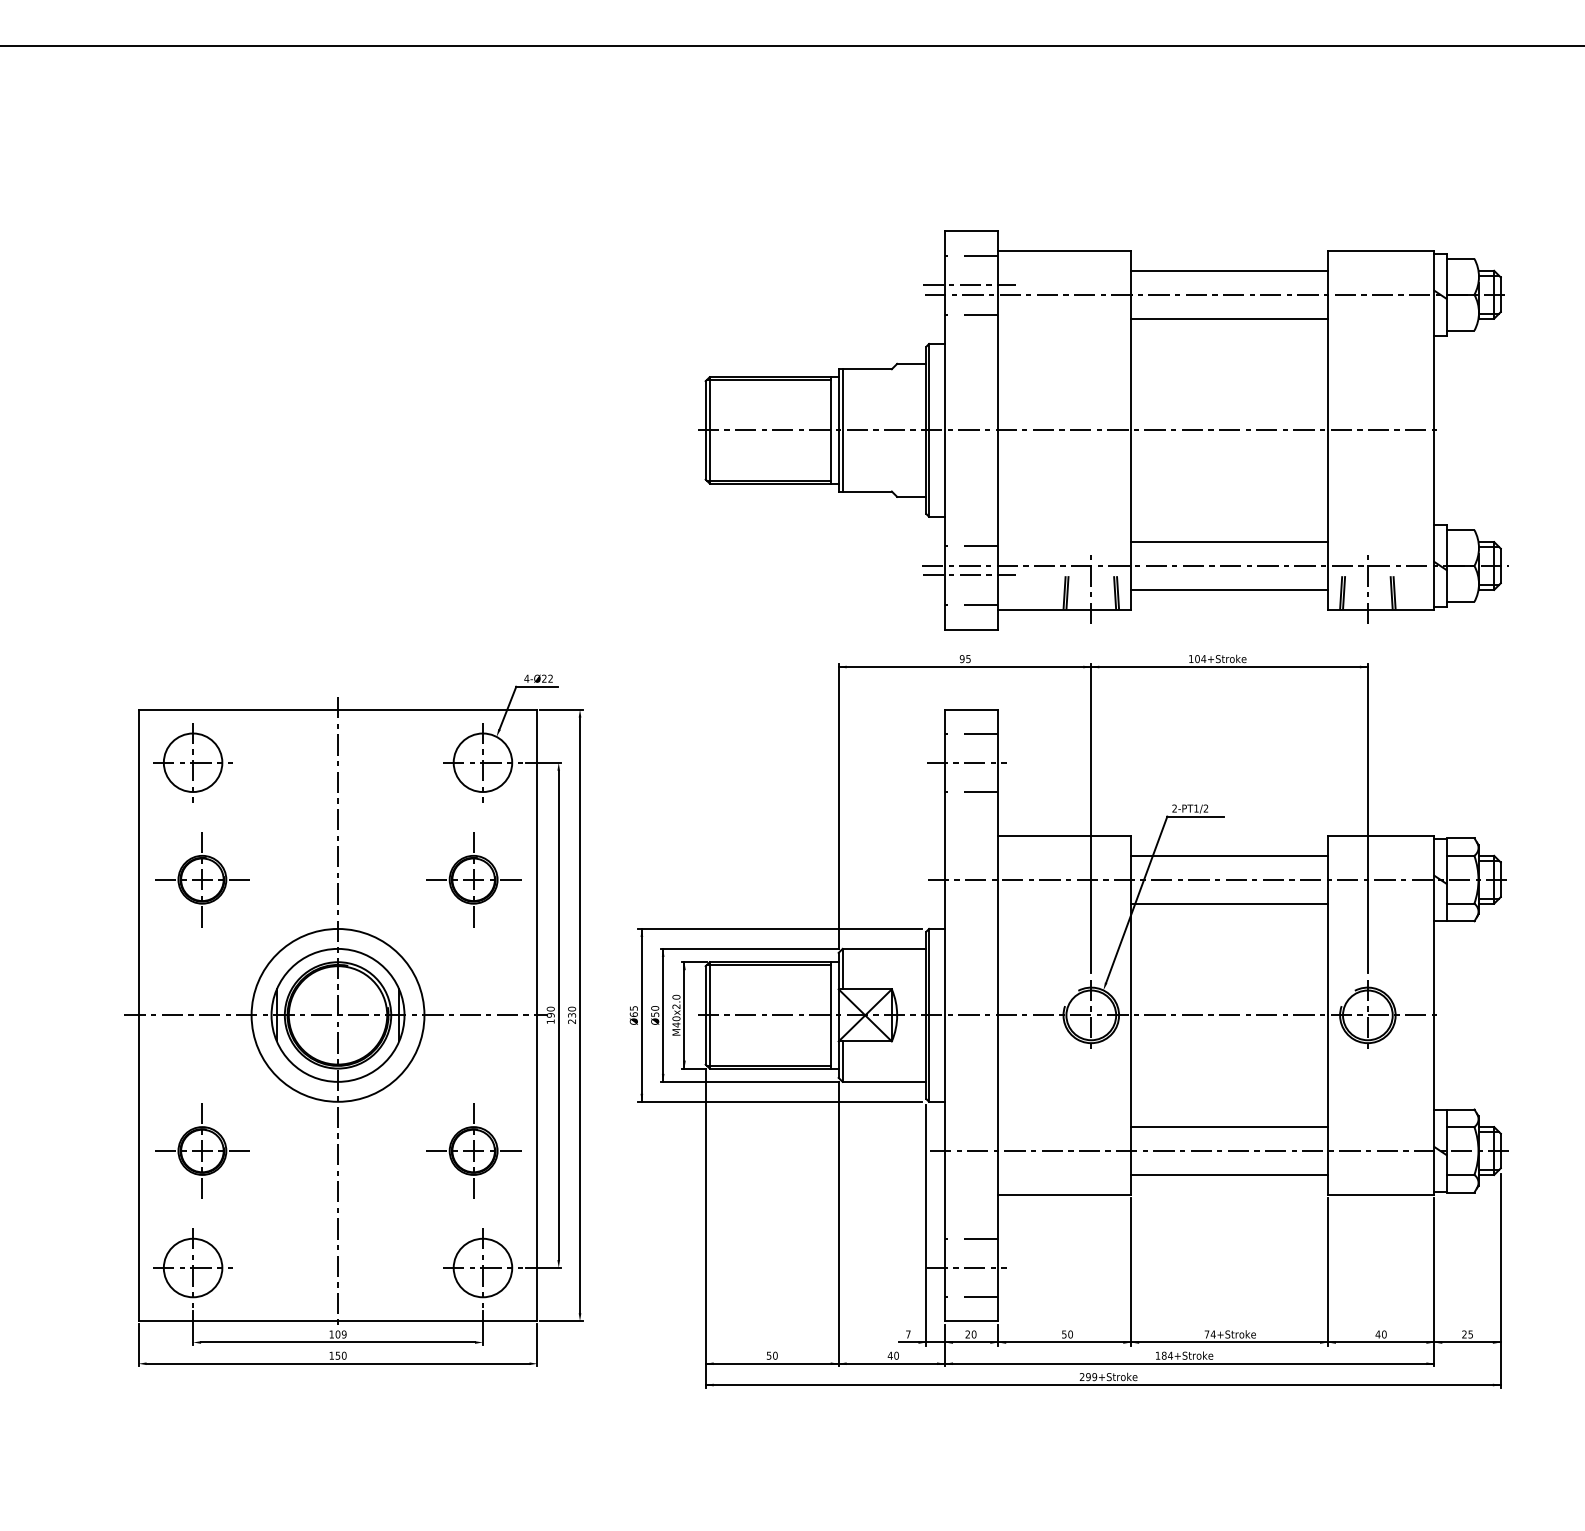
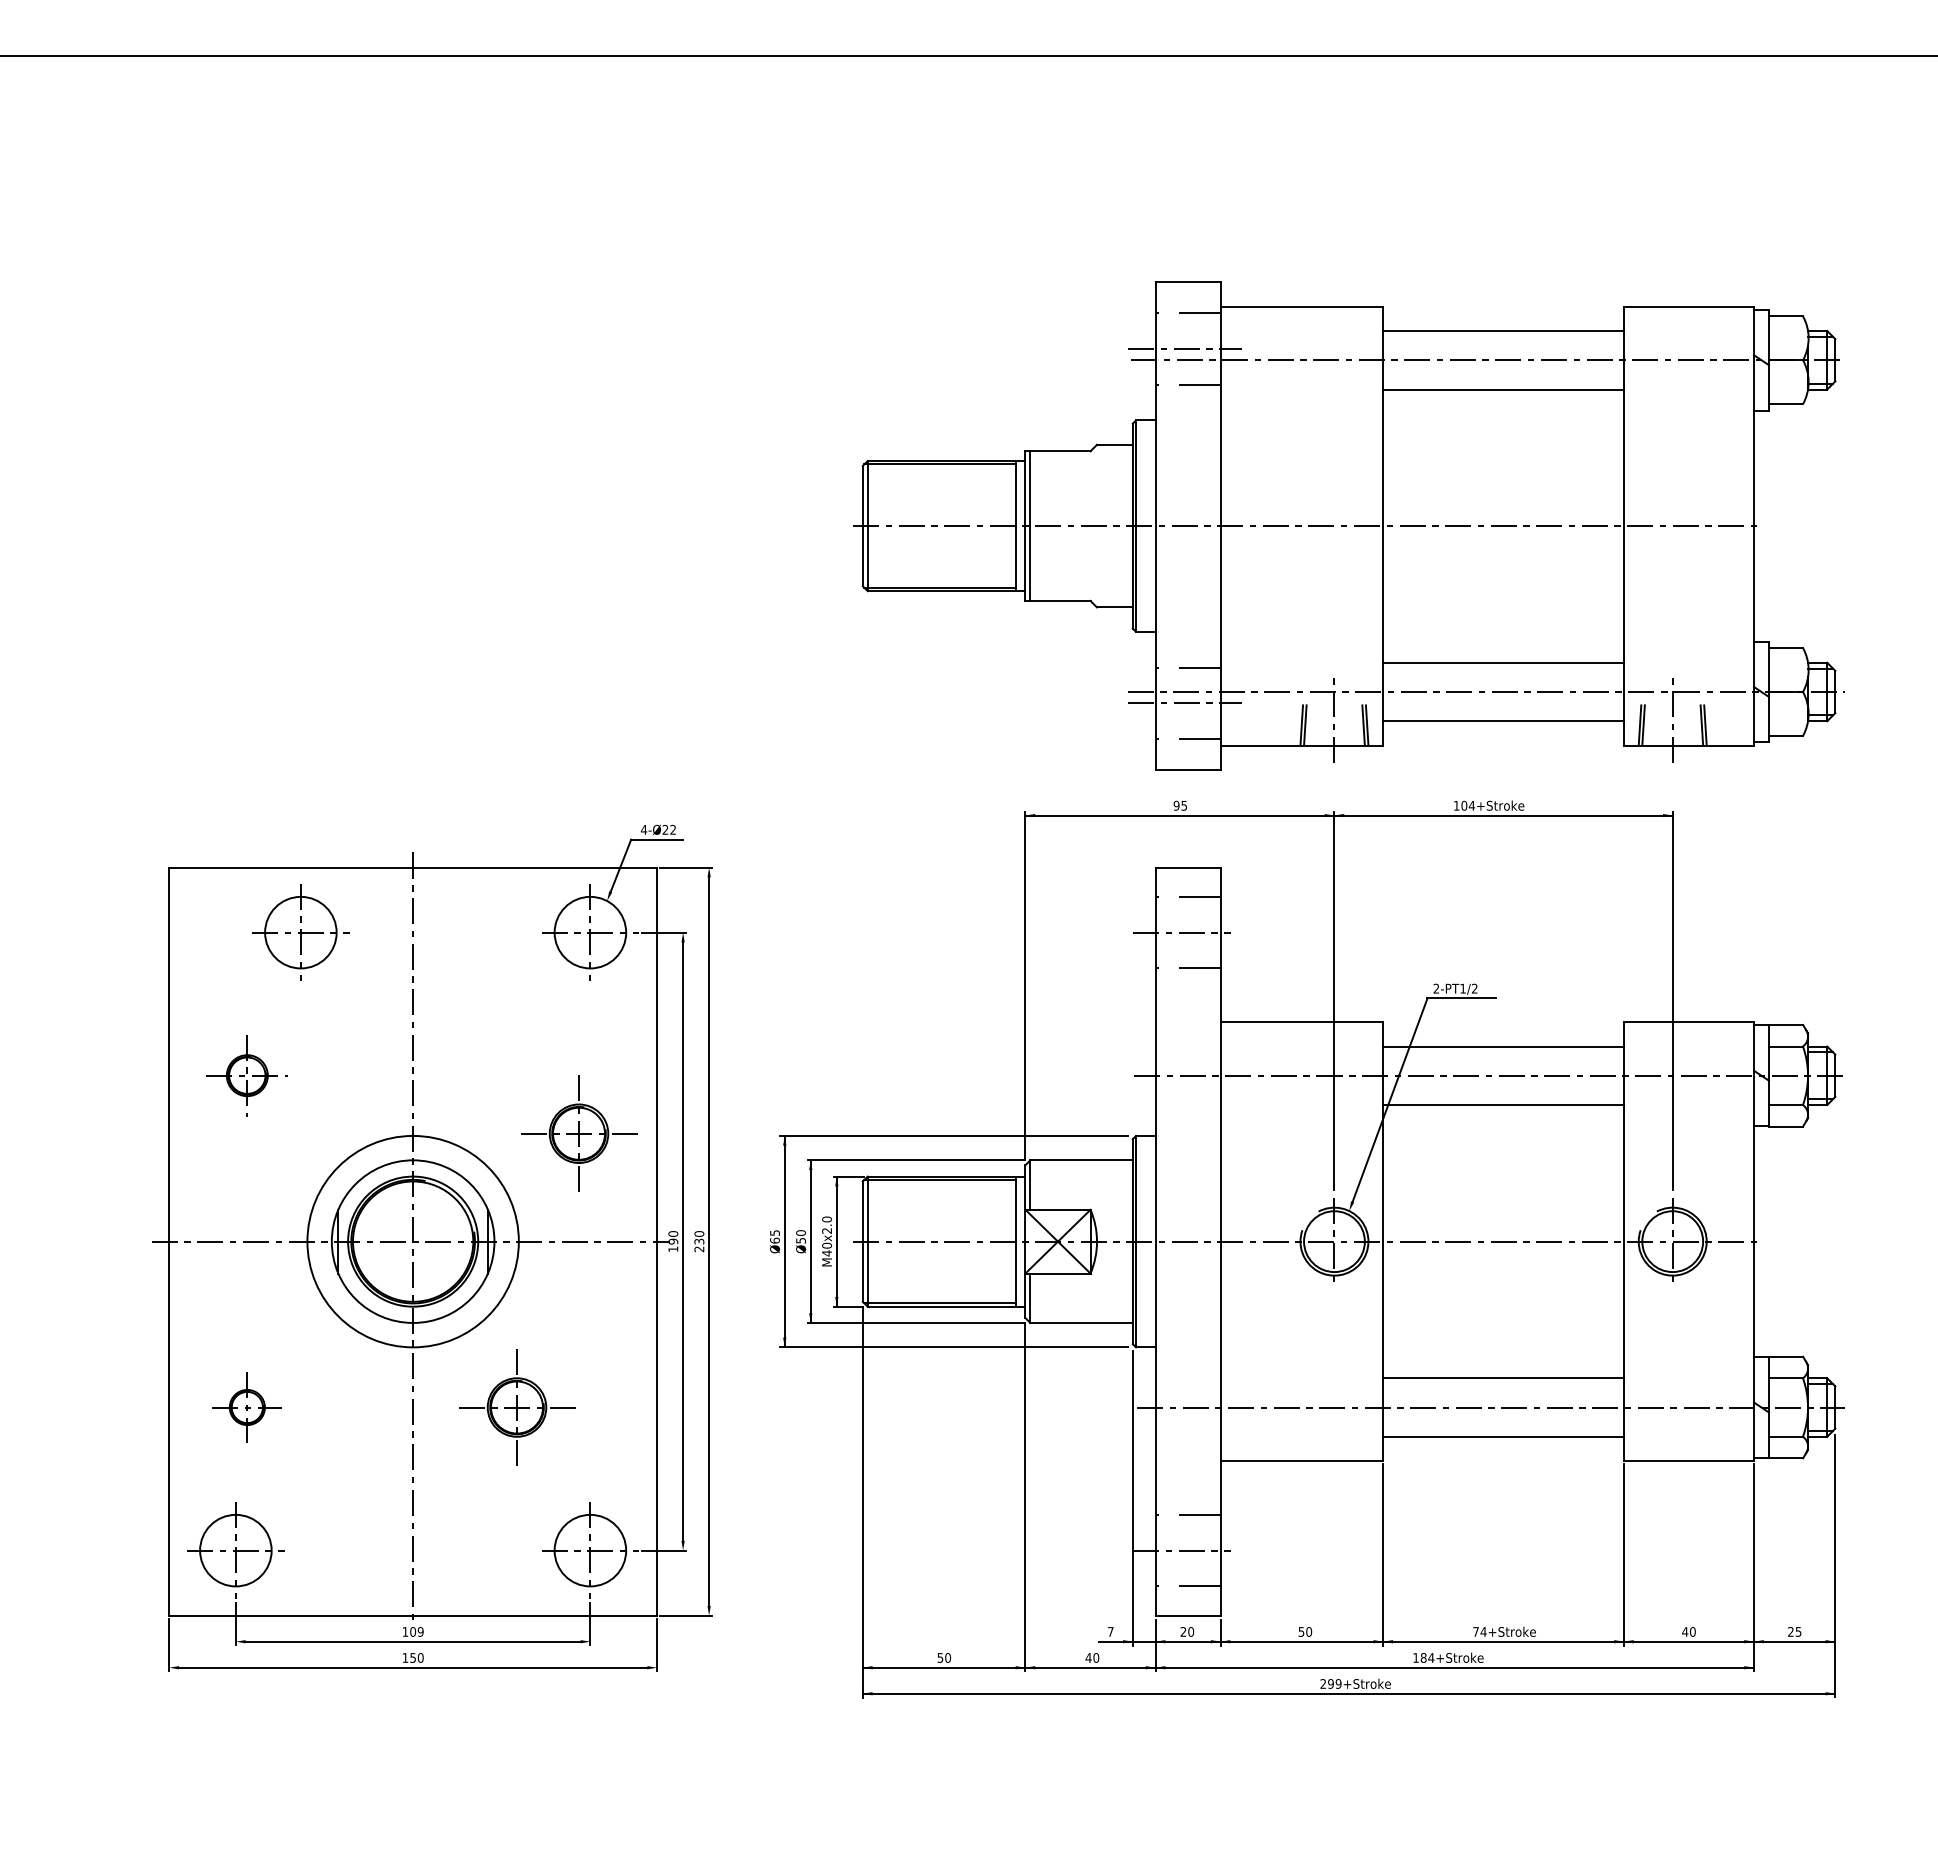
part: (192, 762) -> (300, 932), moved
part: (202, 879) -> (247, 1075), size x0.7
part: (474, 879) -> (579, 1133), moved
part: (202, 1150) -> (247, 1407), size x0.6
part: (474, 1150) -> (517, 1407), moved

